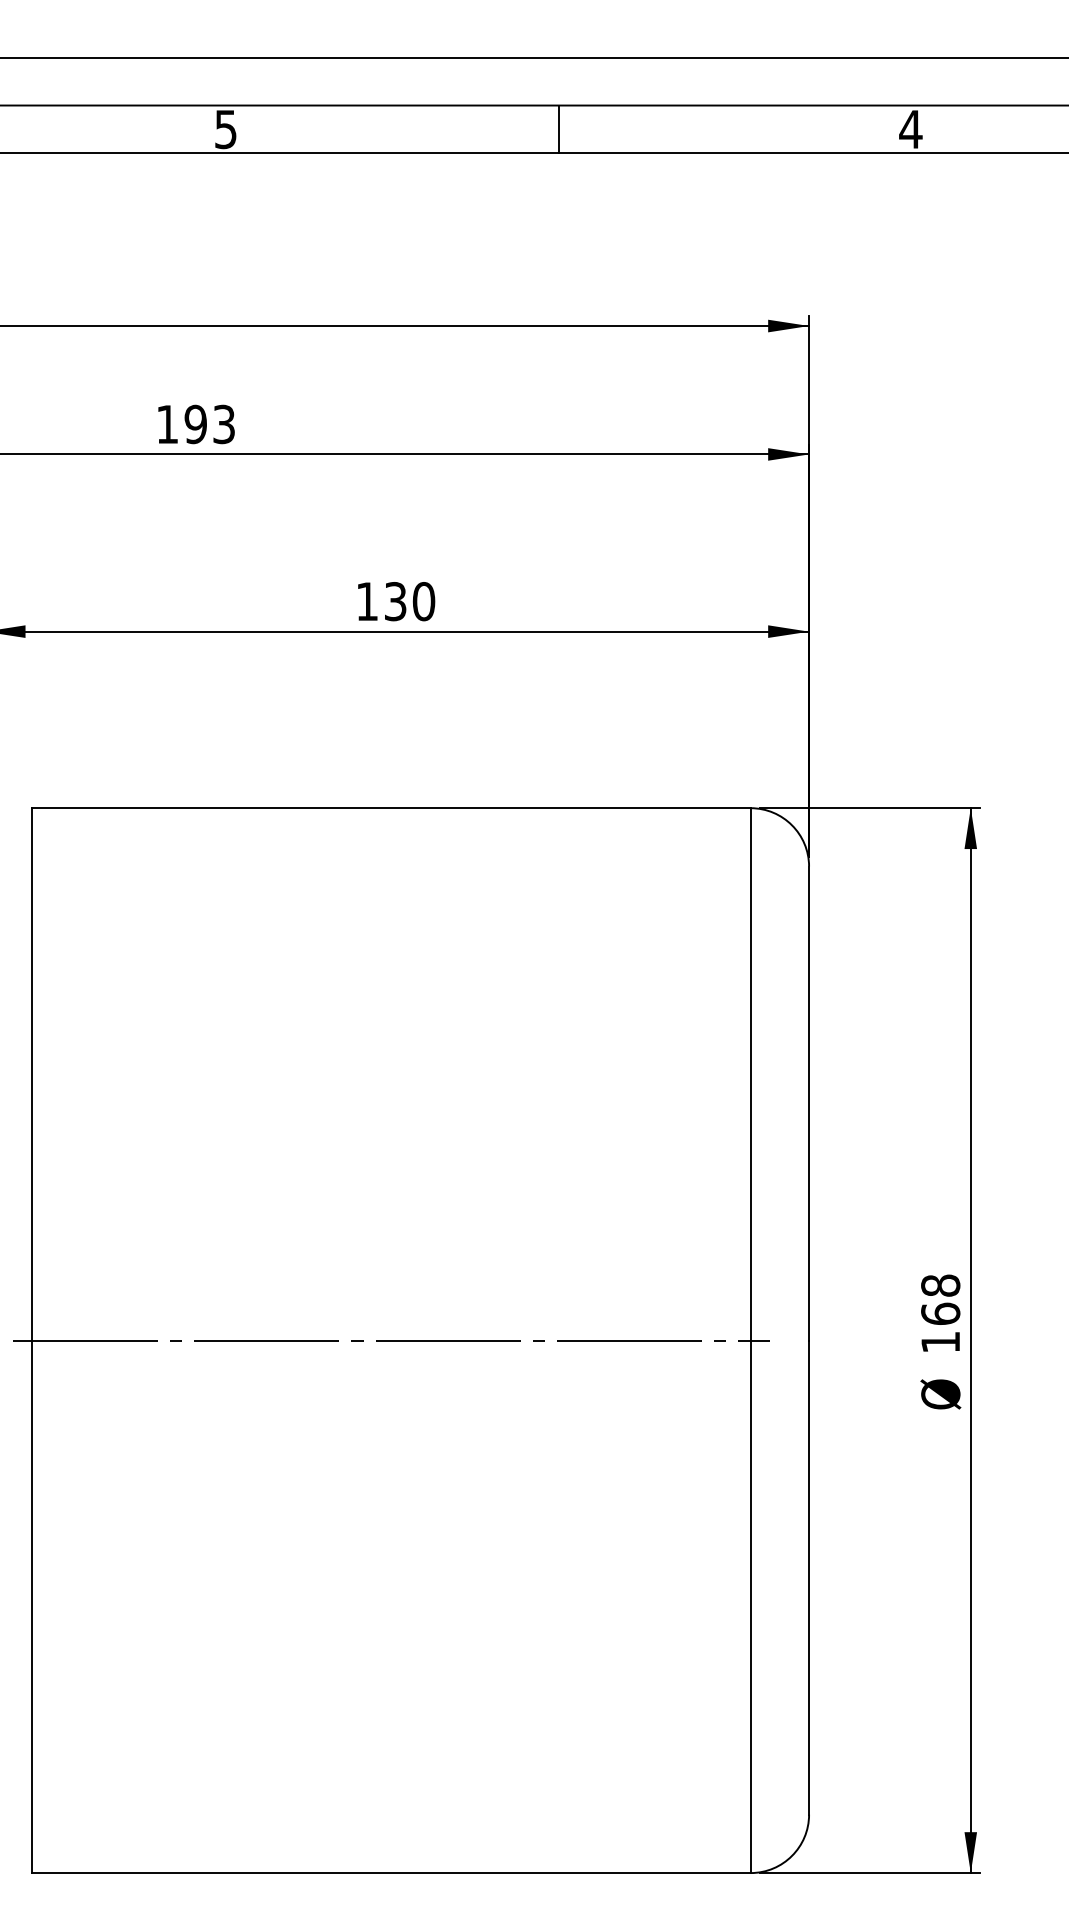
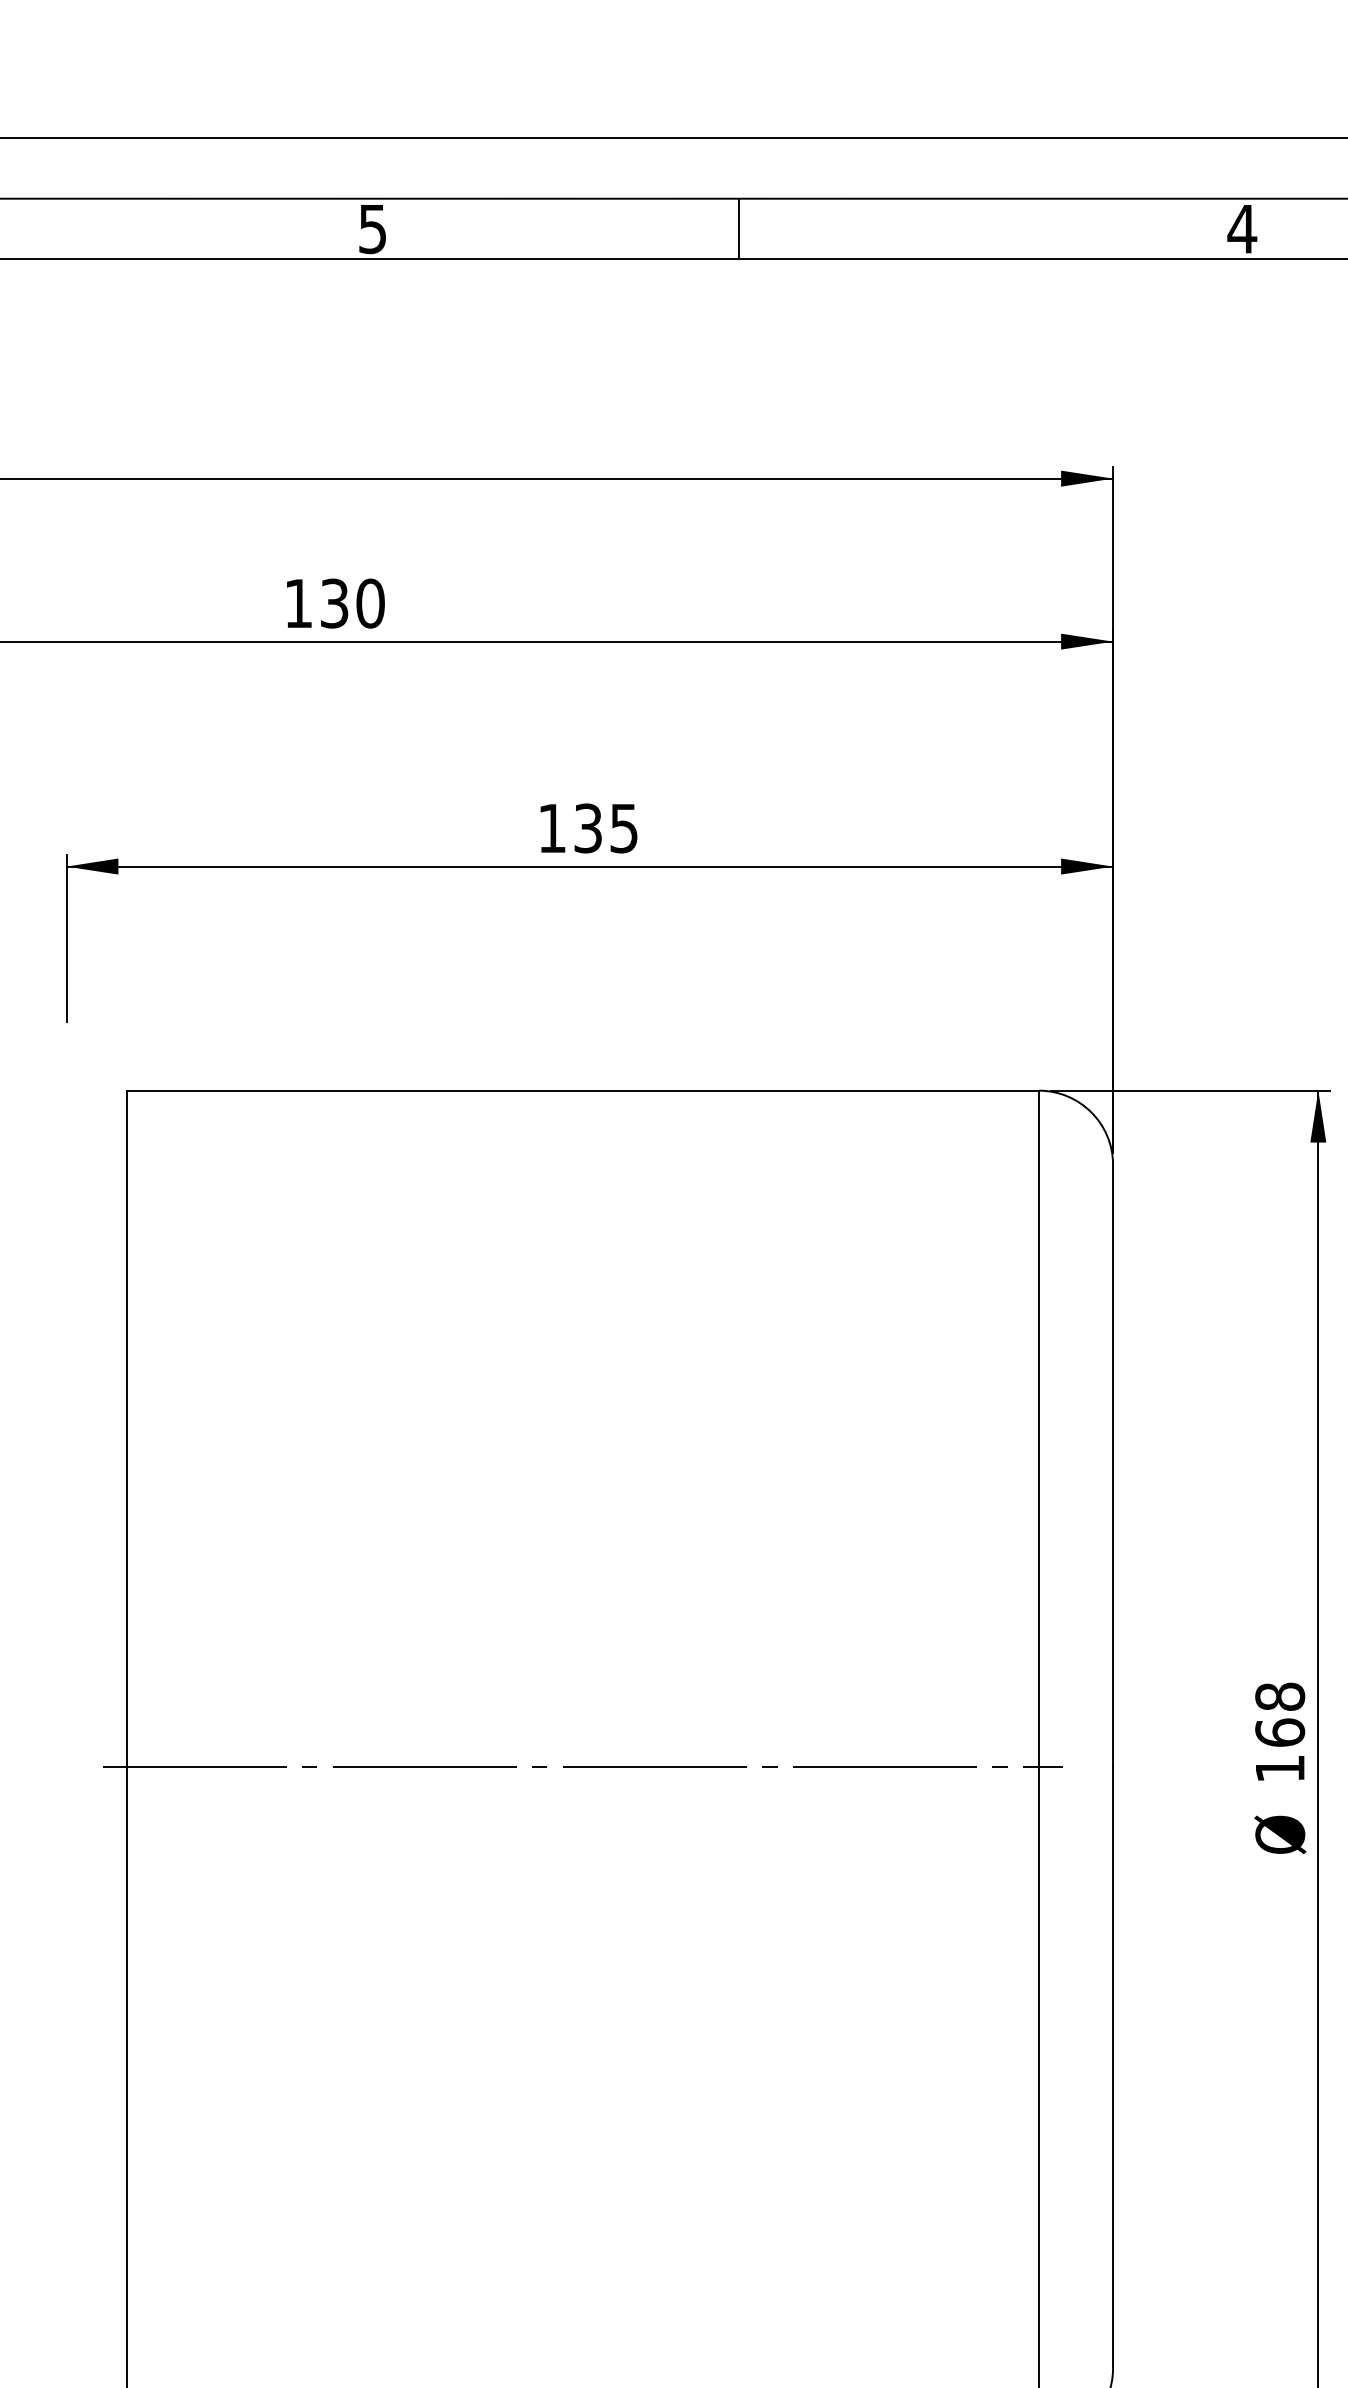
line: (559, 129) -> (739, 229), moved
text: (209, 424) -> (351, 603), 193 -> 130
text: (423, 601) -> (623, 828), 130 -> 135

